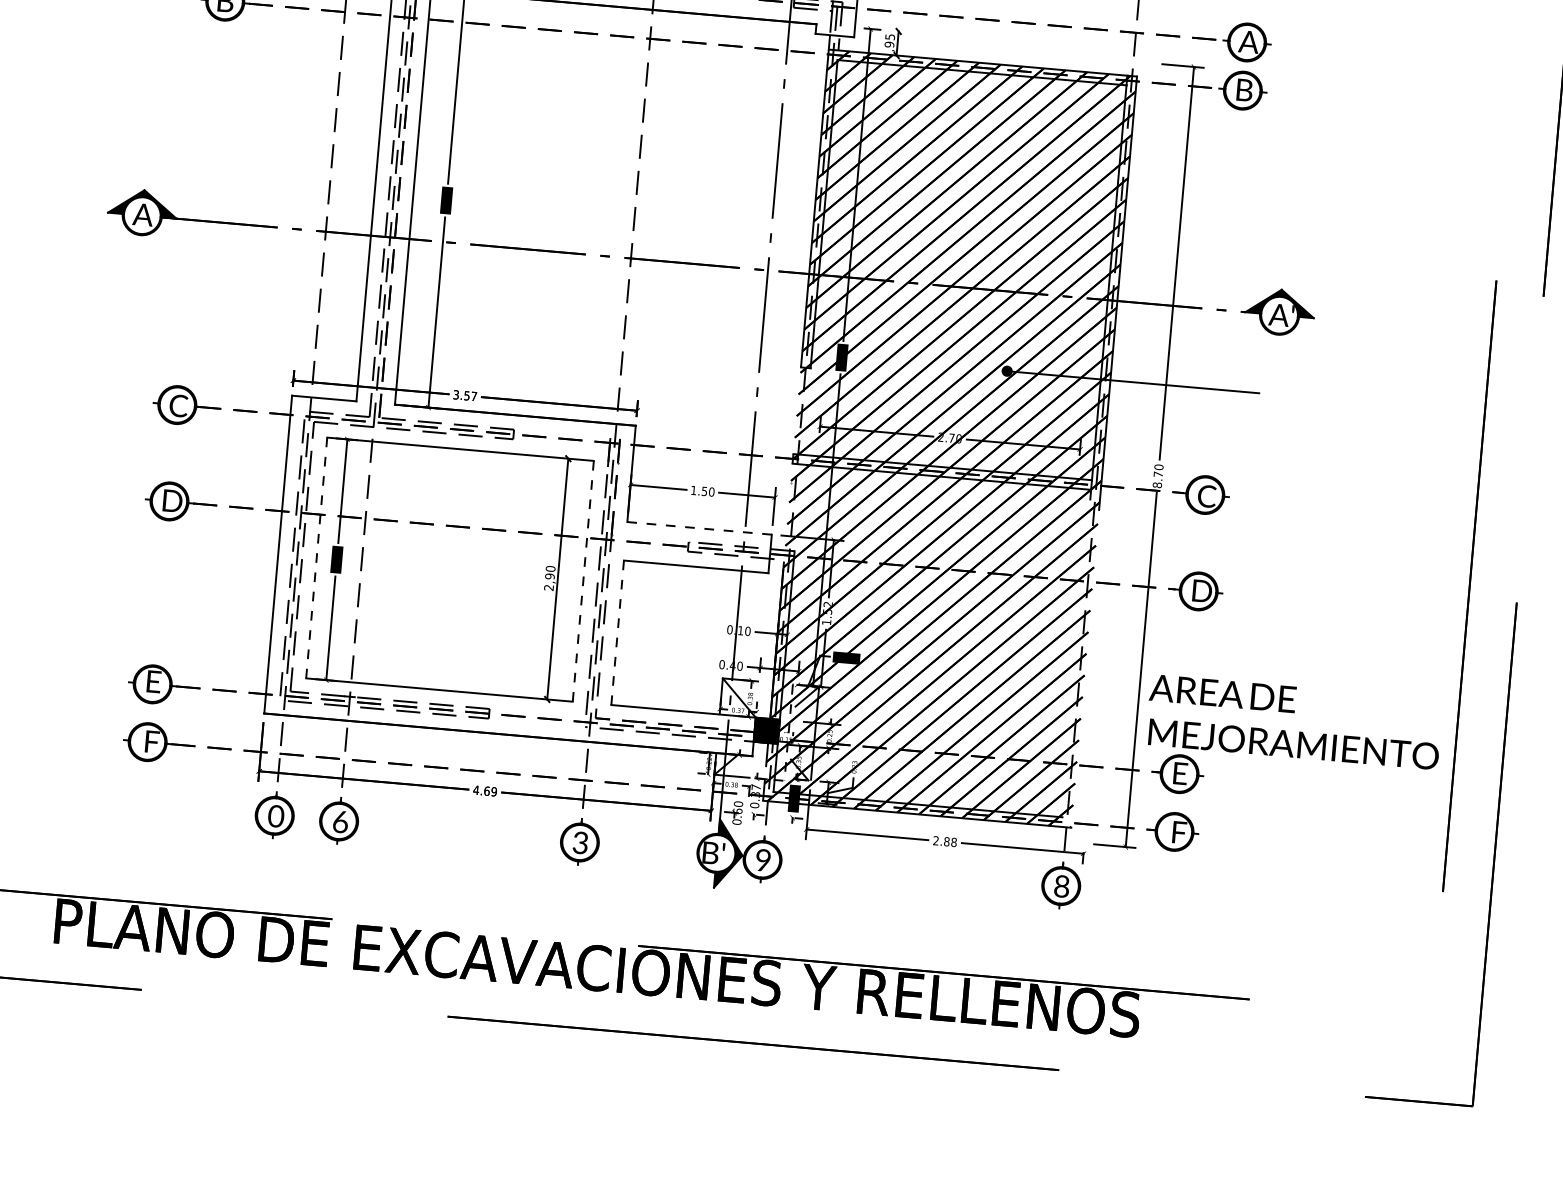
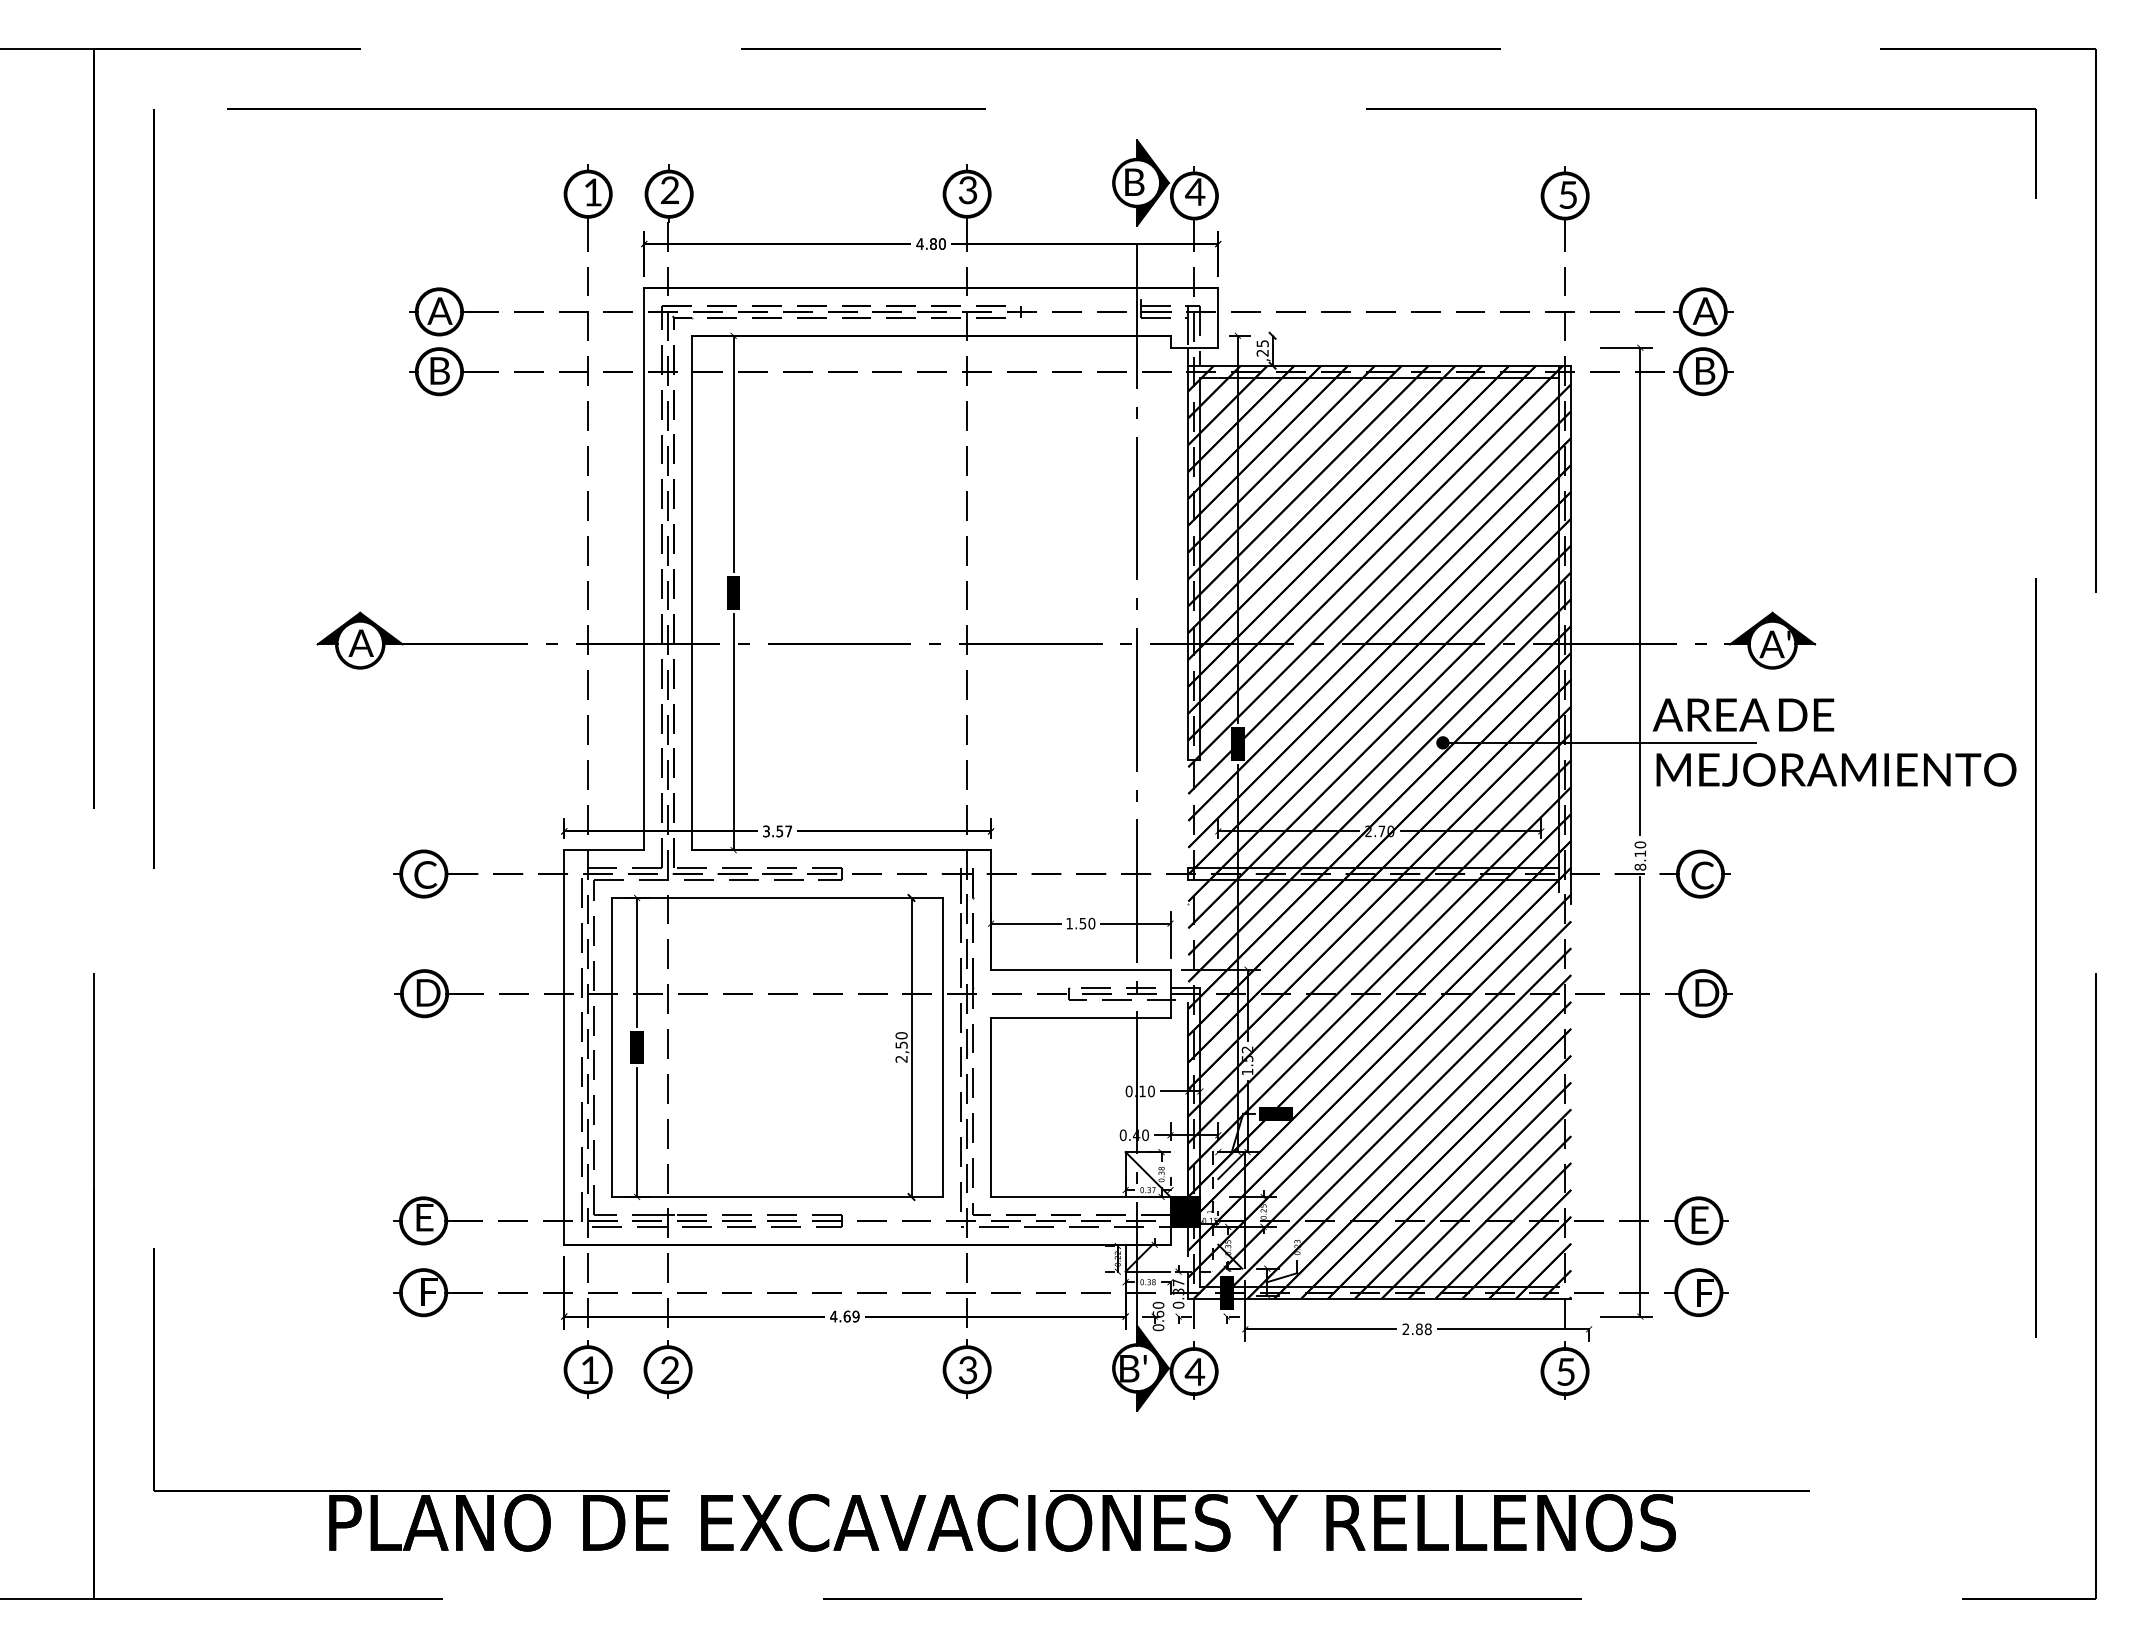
text: (889, 44) -> (1262, 352), ,95 -> ,25
text: (1157, 474) -> (1639, 853), 8.70 -> 8.10
line: (699, 528) -> (1080, 969), dashed -> solid
line: (317, 558) -> (612, 1047), dashed -> solid
text: (549, 575) -> (901, 1044), 2,90 -> 2,50
line: (583, 581) -> (943, 1047), dashed -> solid
line: (617, 633) -> (991, 1107), dashed -> solid
text: (1294, 722) -> (1834, 742), moved
text: (275, 816) -> (589, 1370), 0 -> 1
text: (340, 822) -> (669, 1370), 6 -> 2
text: (762, 859) -> (1194, 1371), 9 -> 4
text: (1061, 886) -> (1565, 1371), 8 -> 5

